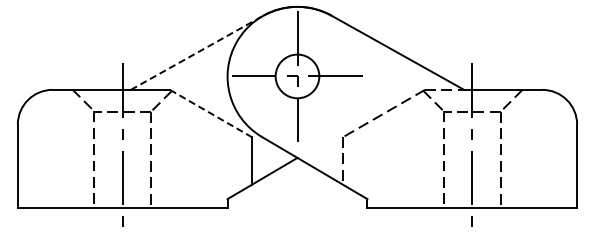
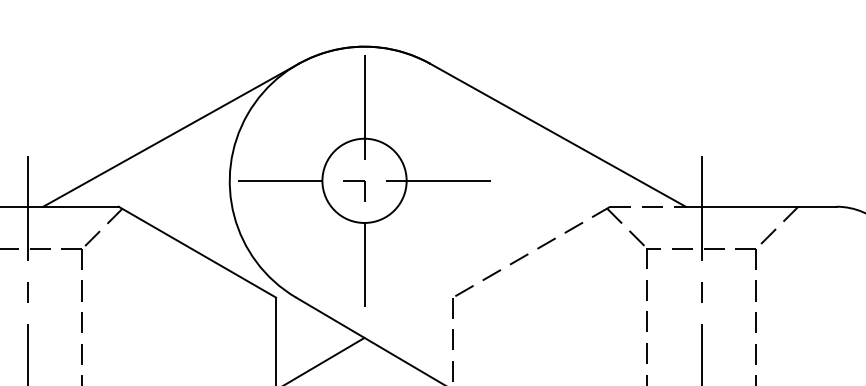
line: (197, 52) -> (171, 134), dashed -> solid
line: (211, 113) -> (198, 252), dashed -> solid

